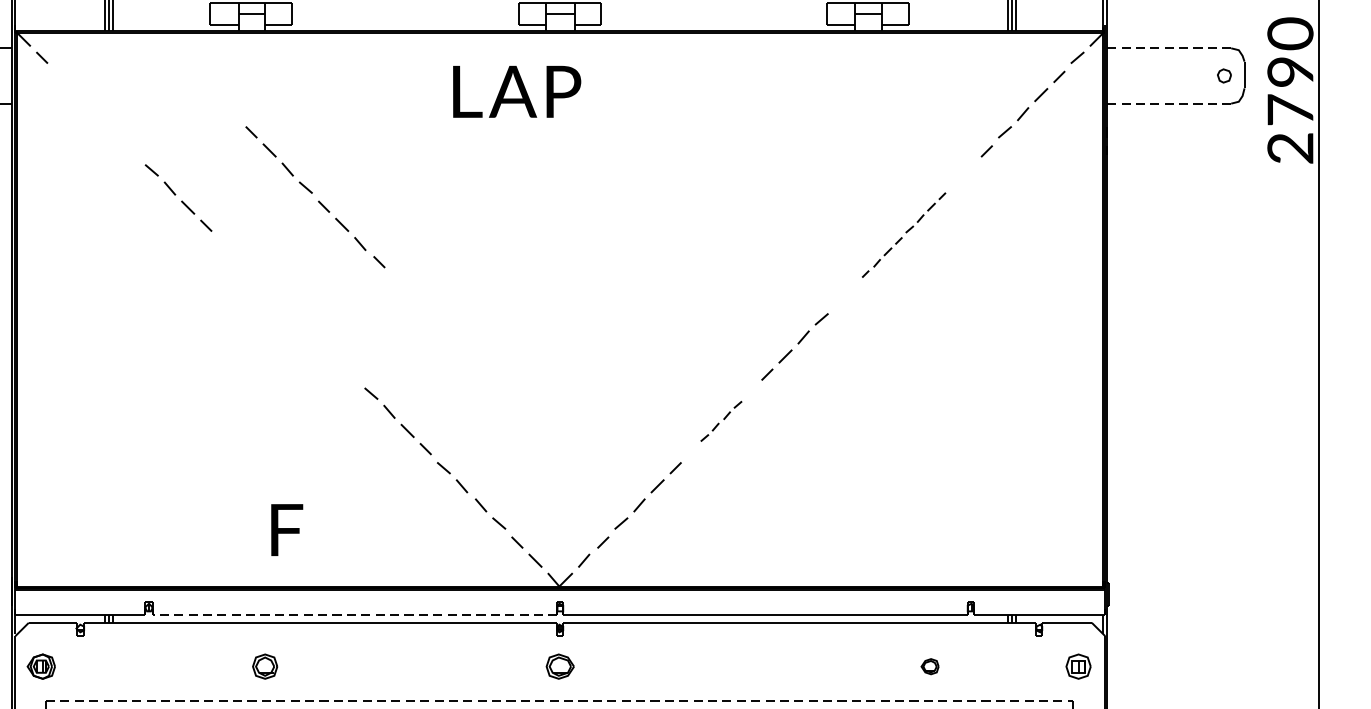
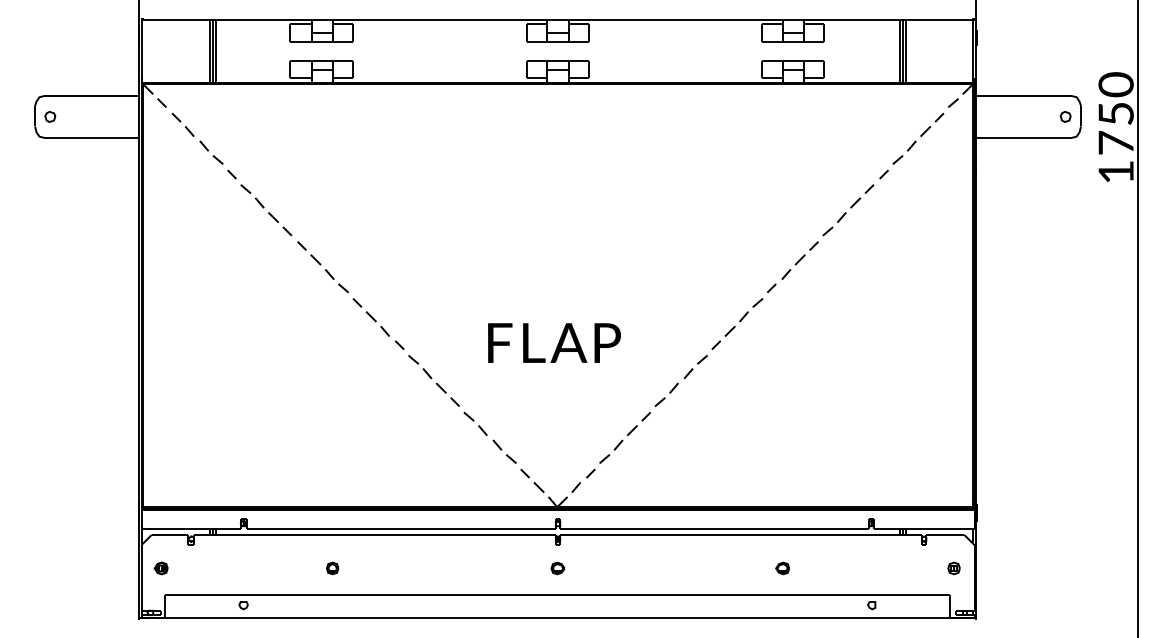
line: (1169, 47) -> (1023, 95), dashed -> solid
text: (1289, 71) -> (1115, 113), 9 -> 5
text: (516, 91) -> (571, 342), moved
line: (1169, 104) -> (1023, 138), dashed -> solid
part: (96, 114) -> (203, 146), added
text: (1289, 147) -> (1115, 171), 2 -> 1
part: (314, 197) -> (350, 295), moved
part: (903, 235) -> (820, 238), size x1.67
part: (720, 420) -> (680, 380), size x1.67
text: (287, 529) -> (500, 342), moved
line: (355, 615) -> (401, 529), dashed -> solid
part: (40, 666) -> (160, 568), size x0.62
part: (265, 666) -> (332, 568), size x0.62
part: (559, 666) -> (557, 568), size x0.62
part: (929, 666) -> (782, 568), moved
part: (1077, 666) -> (953, 568), size x0.62
line: (559, 700) -> (557, 594), dashed -> solid

